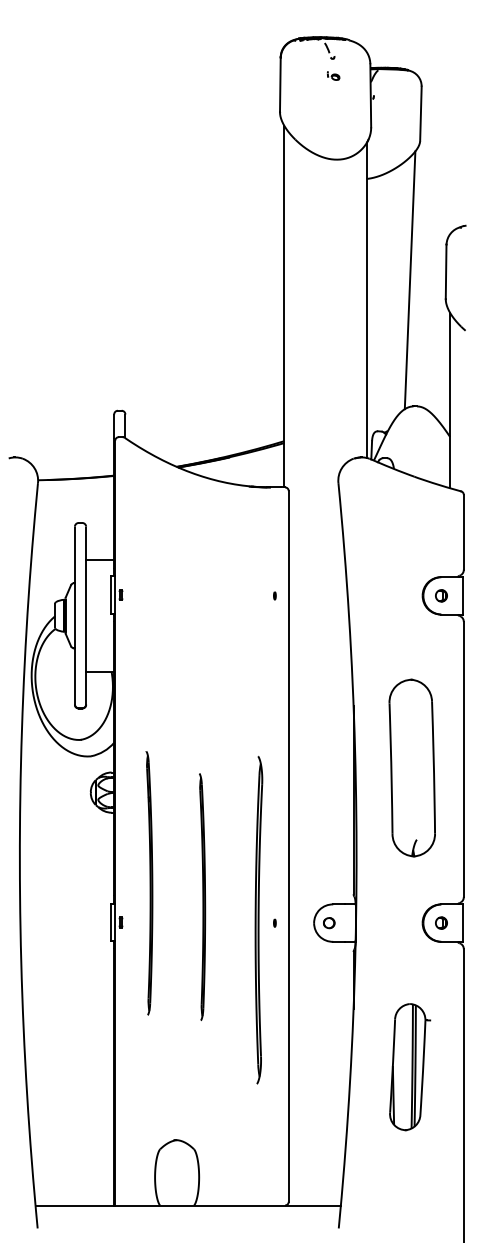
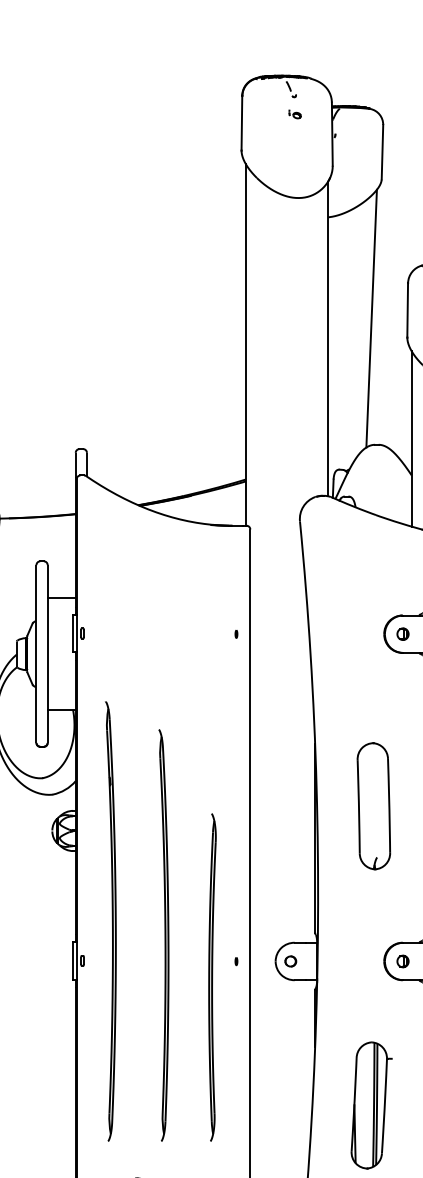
part: (412, 767) -> (374, 805), size x0.71
part: (149, 883) -> (111, 921), size x1.67
part: (202, 896) -> (164, 934), size x1.67
part: (258, 919) -> (212, 976), moved

